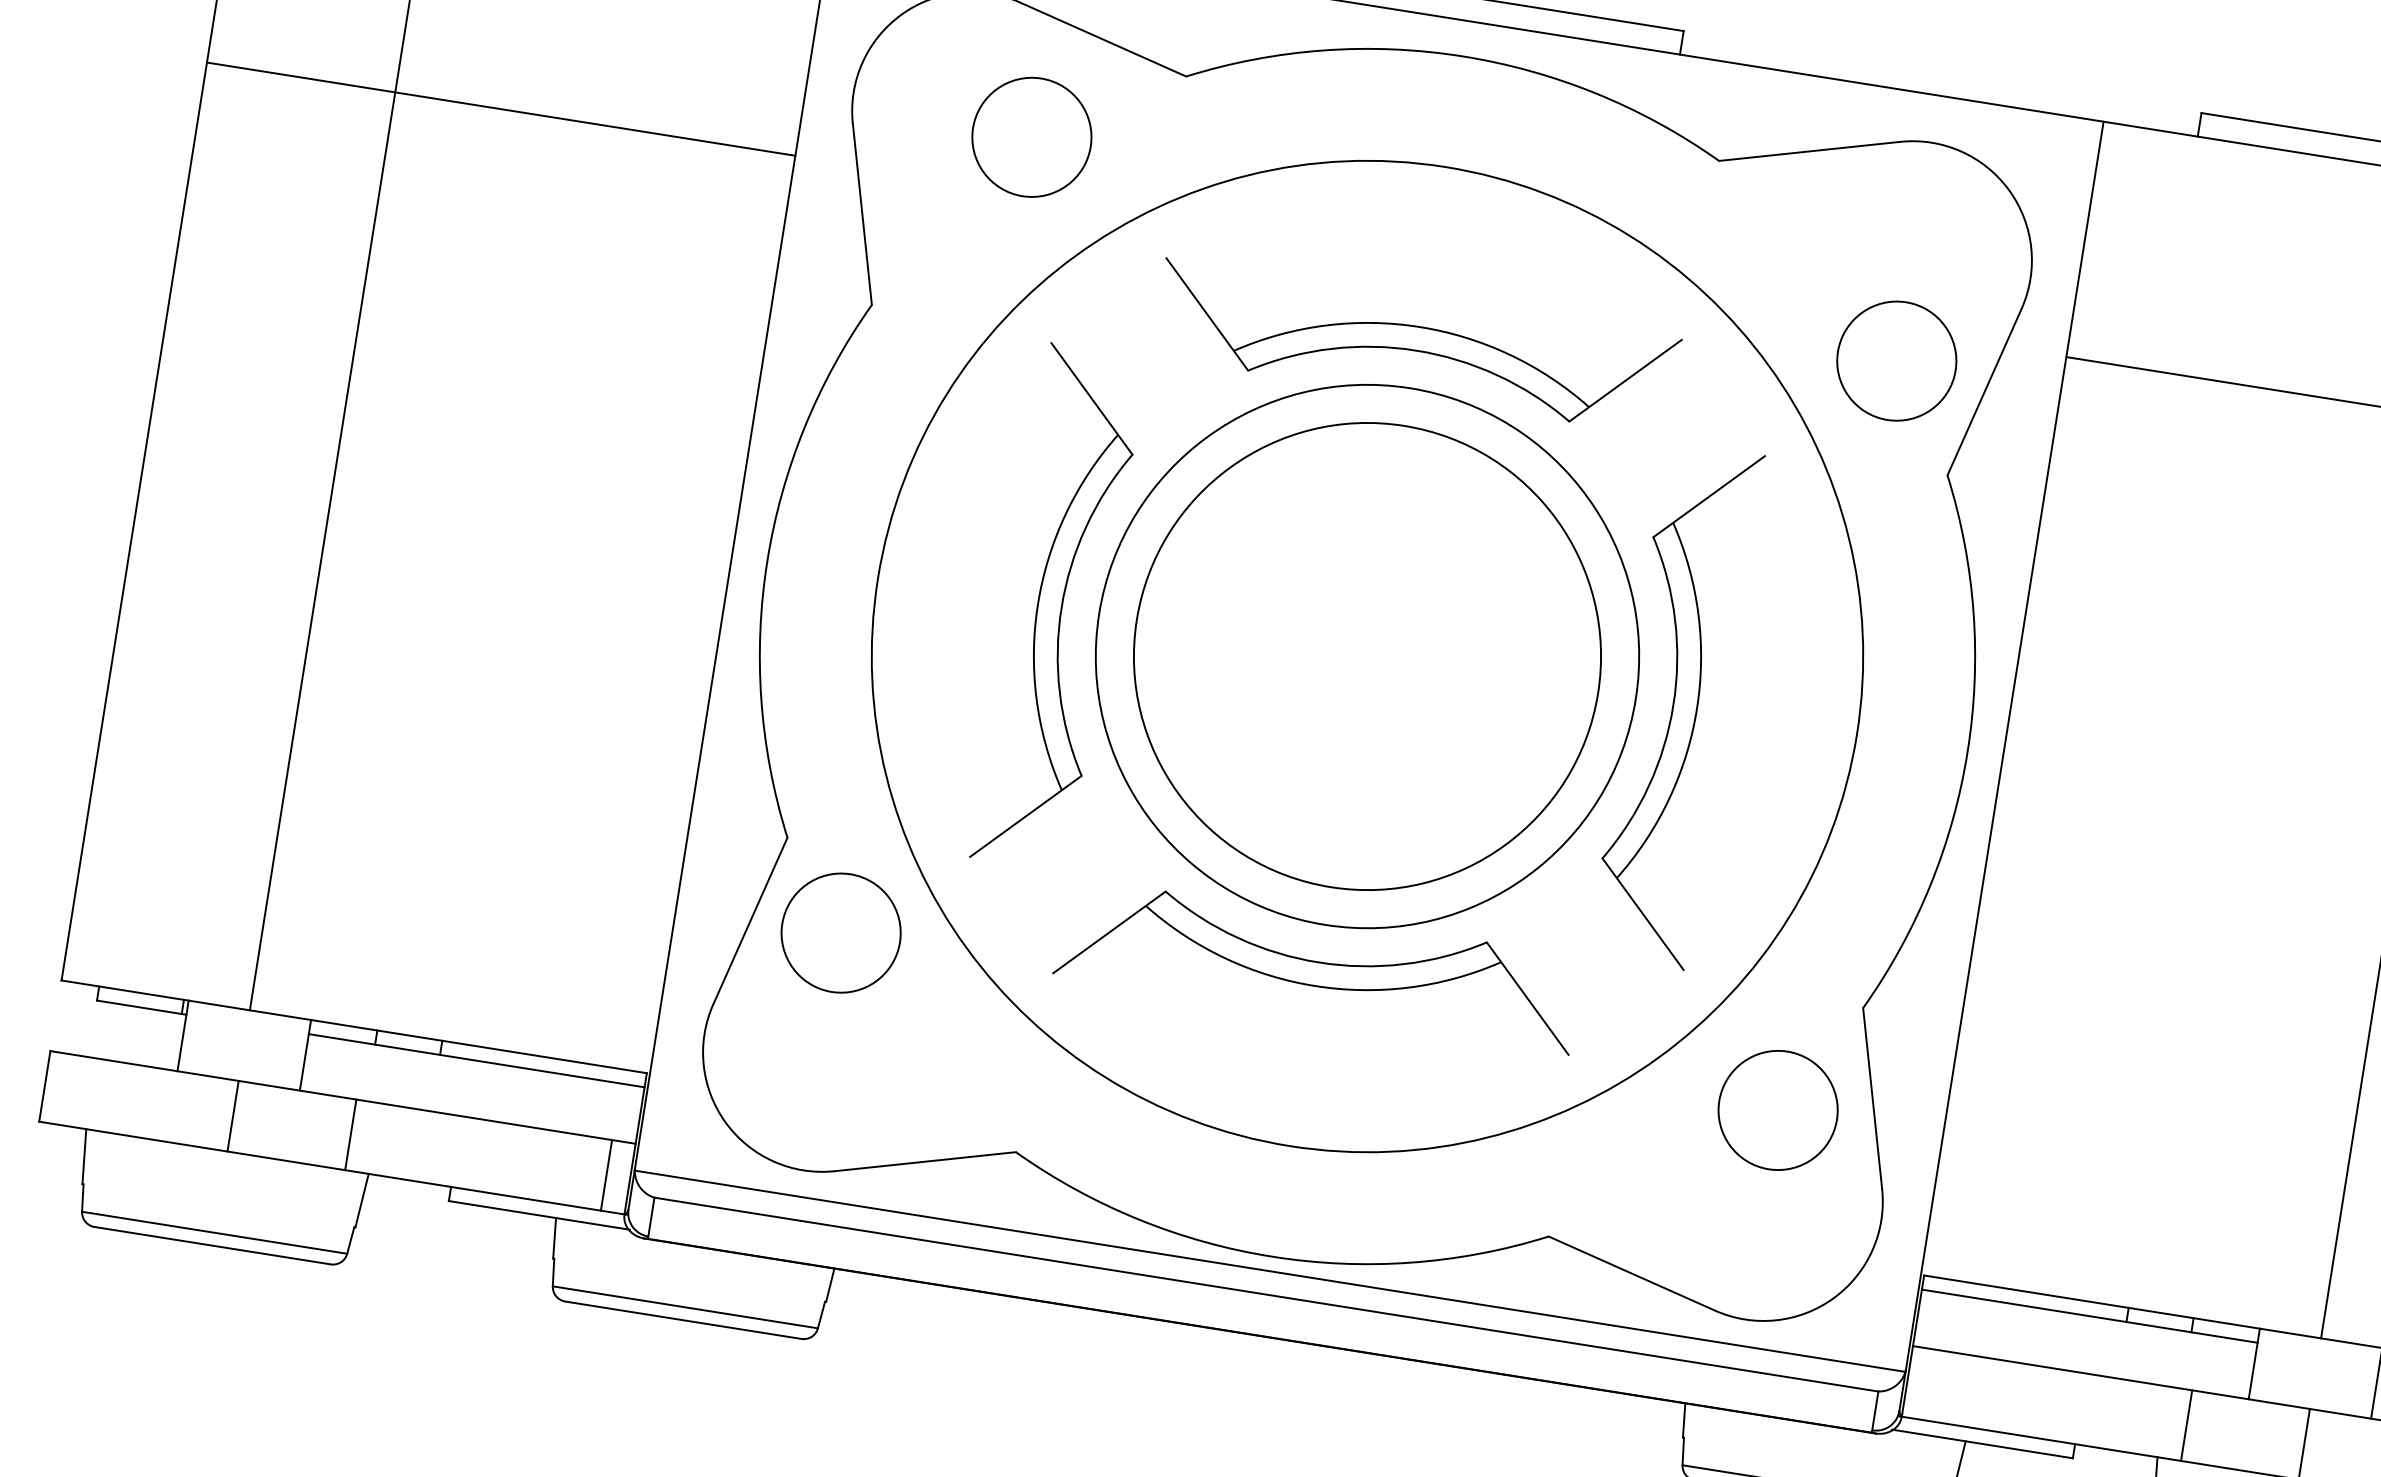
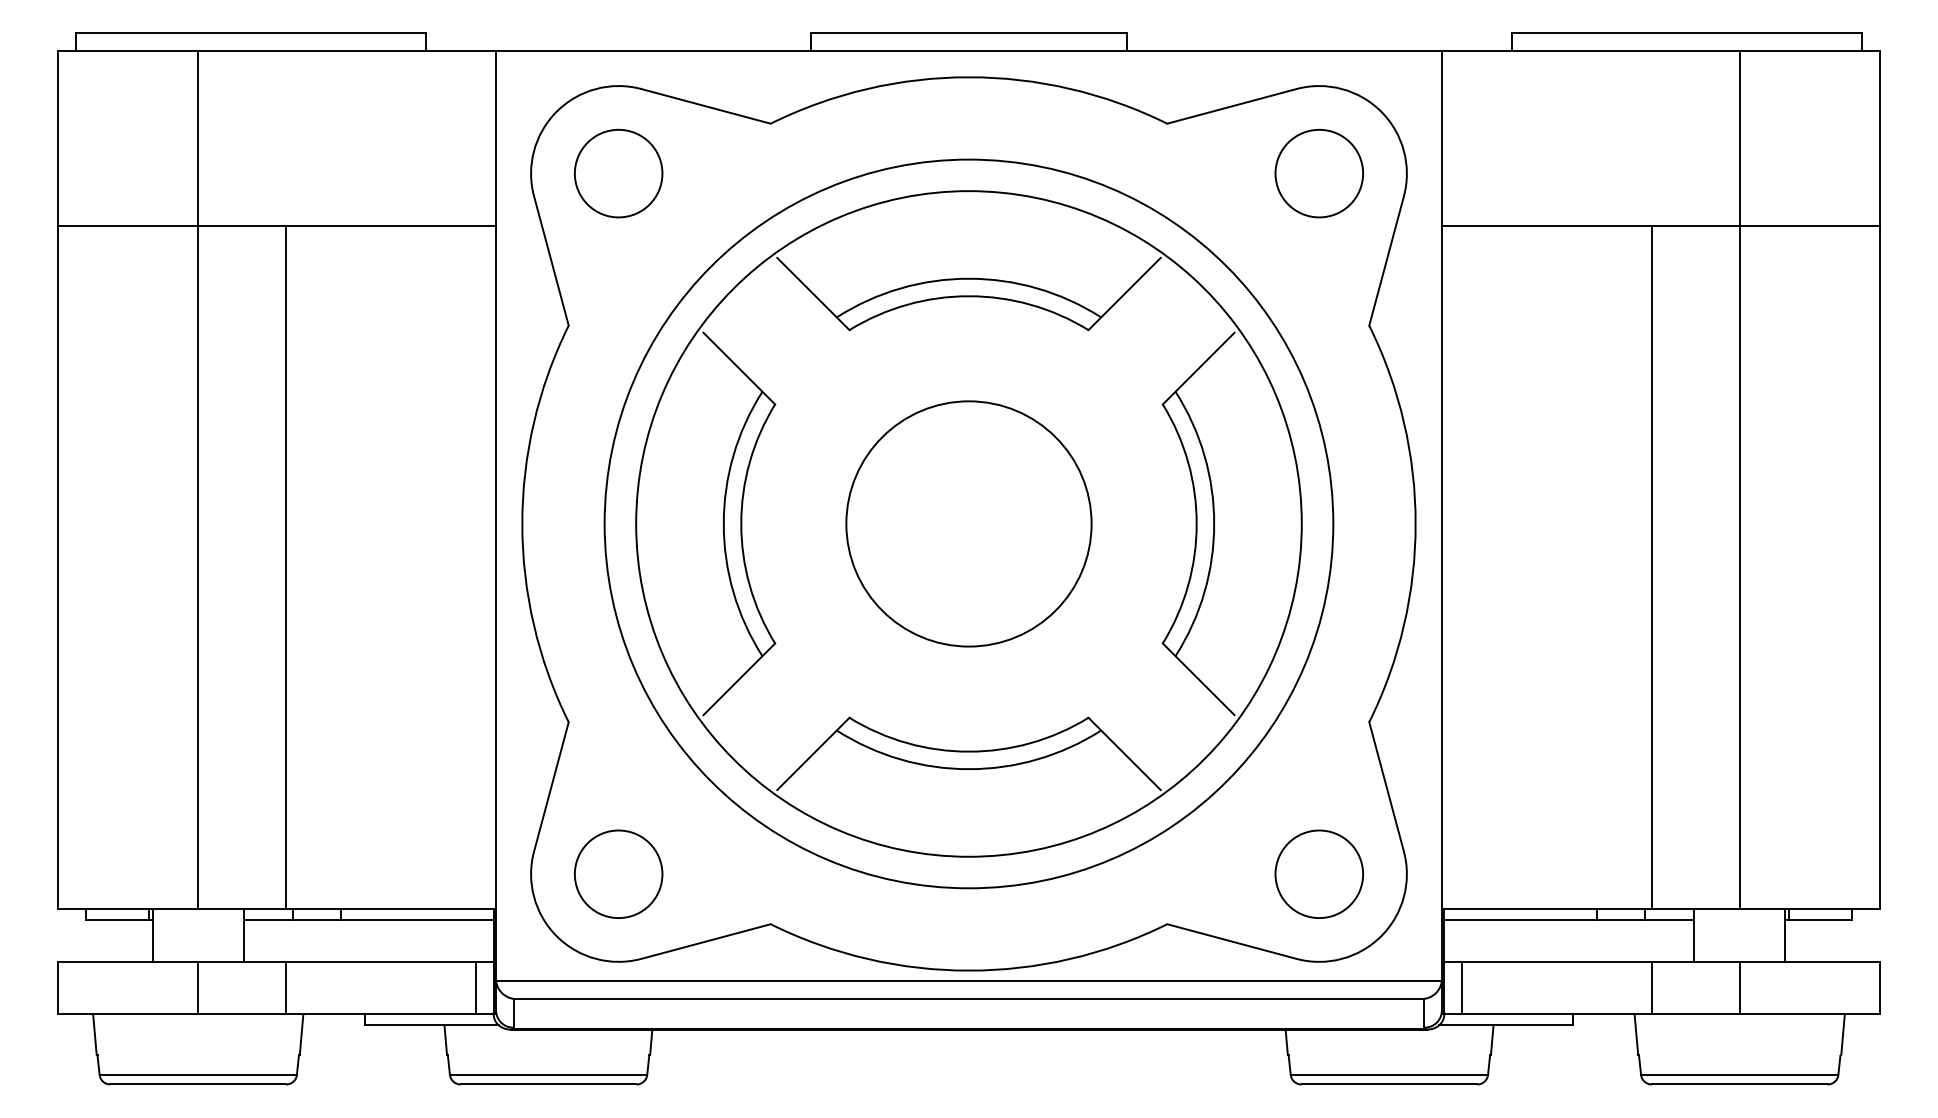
circle: (1031, 137) -> (618, 173), moved
circle: (1895, 360) -> (1318, 173), moved
line: (439, 569) -> (285, 567), added
circle: (1366, 655) -> (968, 523), size x0.71
circle: (1366, 655) -> (968, 523), size x1.67
line: (2276, 860) -> (1652, 567), added
circle: (841, 932) -> (618, 873), moved
circle: (1777, 1109) -> (1318, 873), moved
line: (1930, 1384) -> (1461, 987), added

